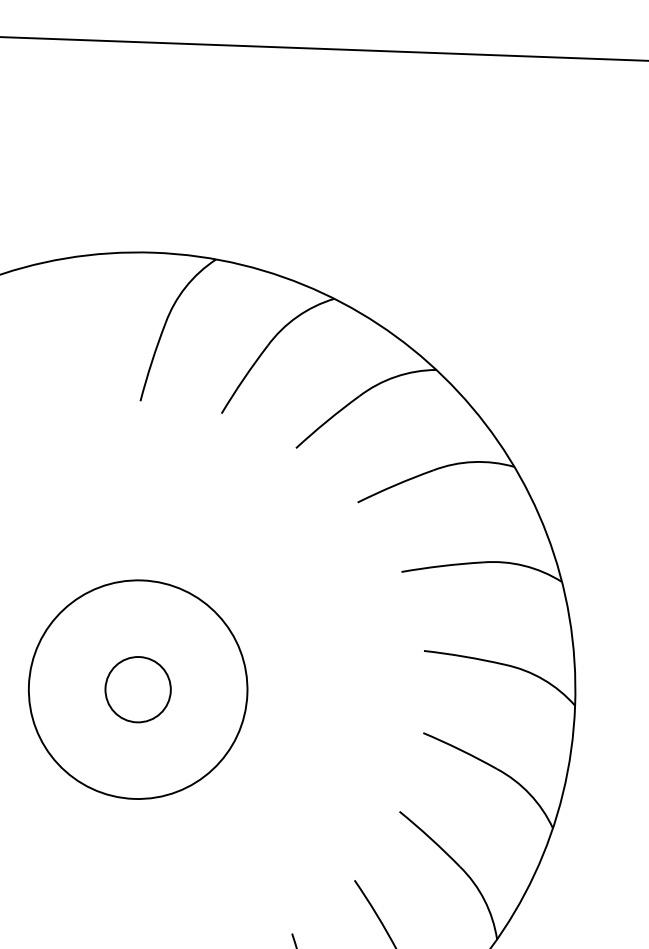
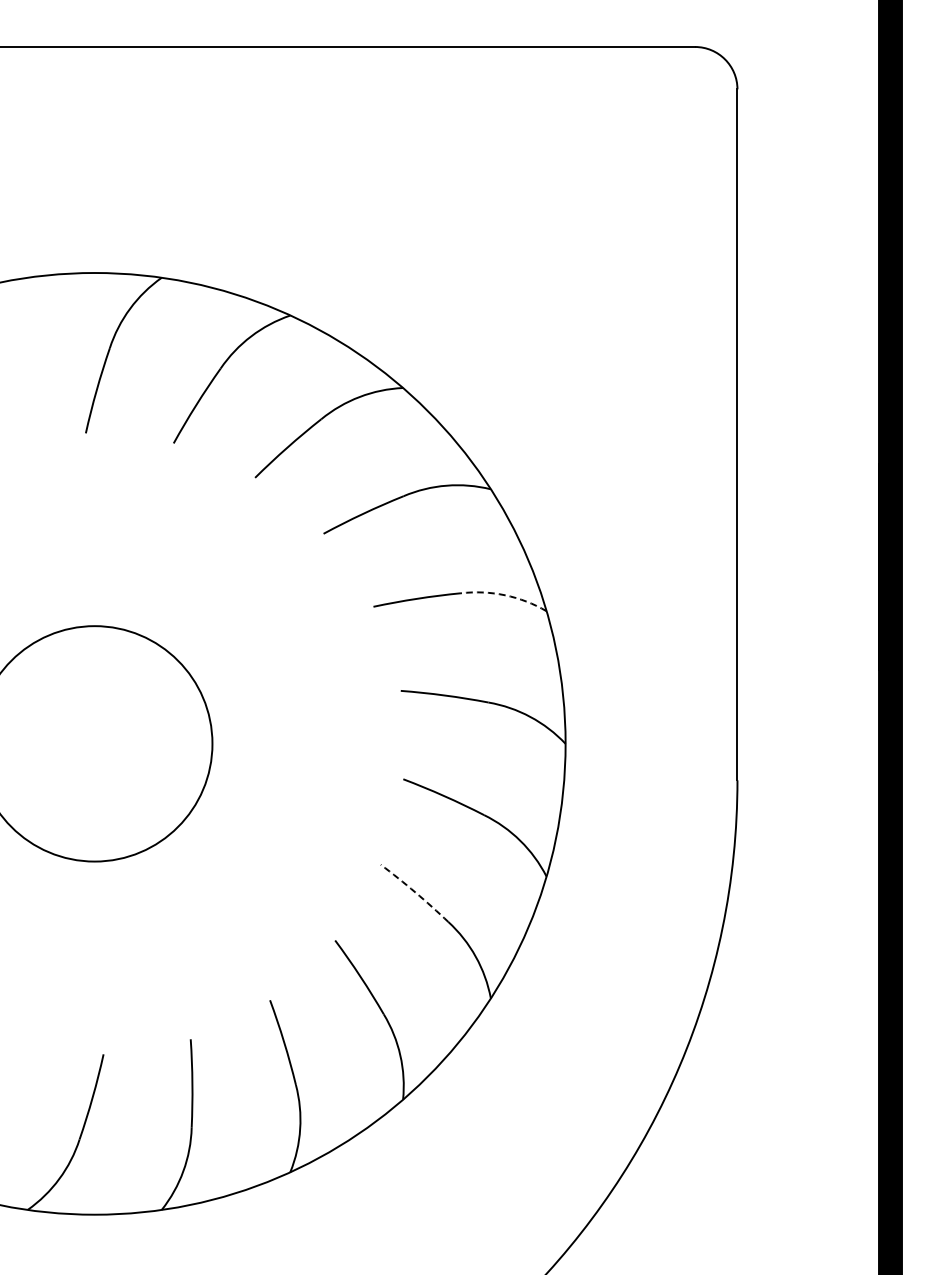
arc: (524, 565) -> (505, 595), solid -> dashed
circle: (137, 689) -> (94, 743), removed
arc: (430, 838) -> (415, 892), solid -> dashed

